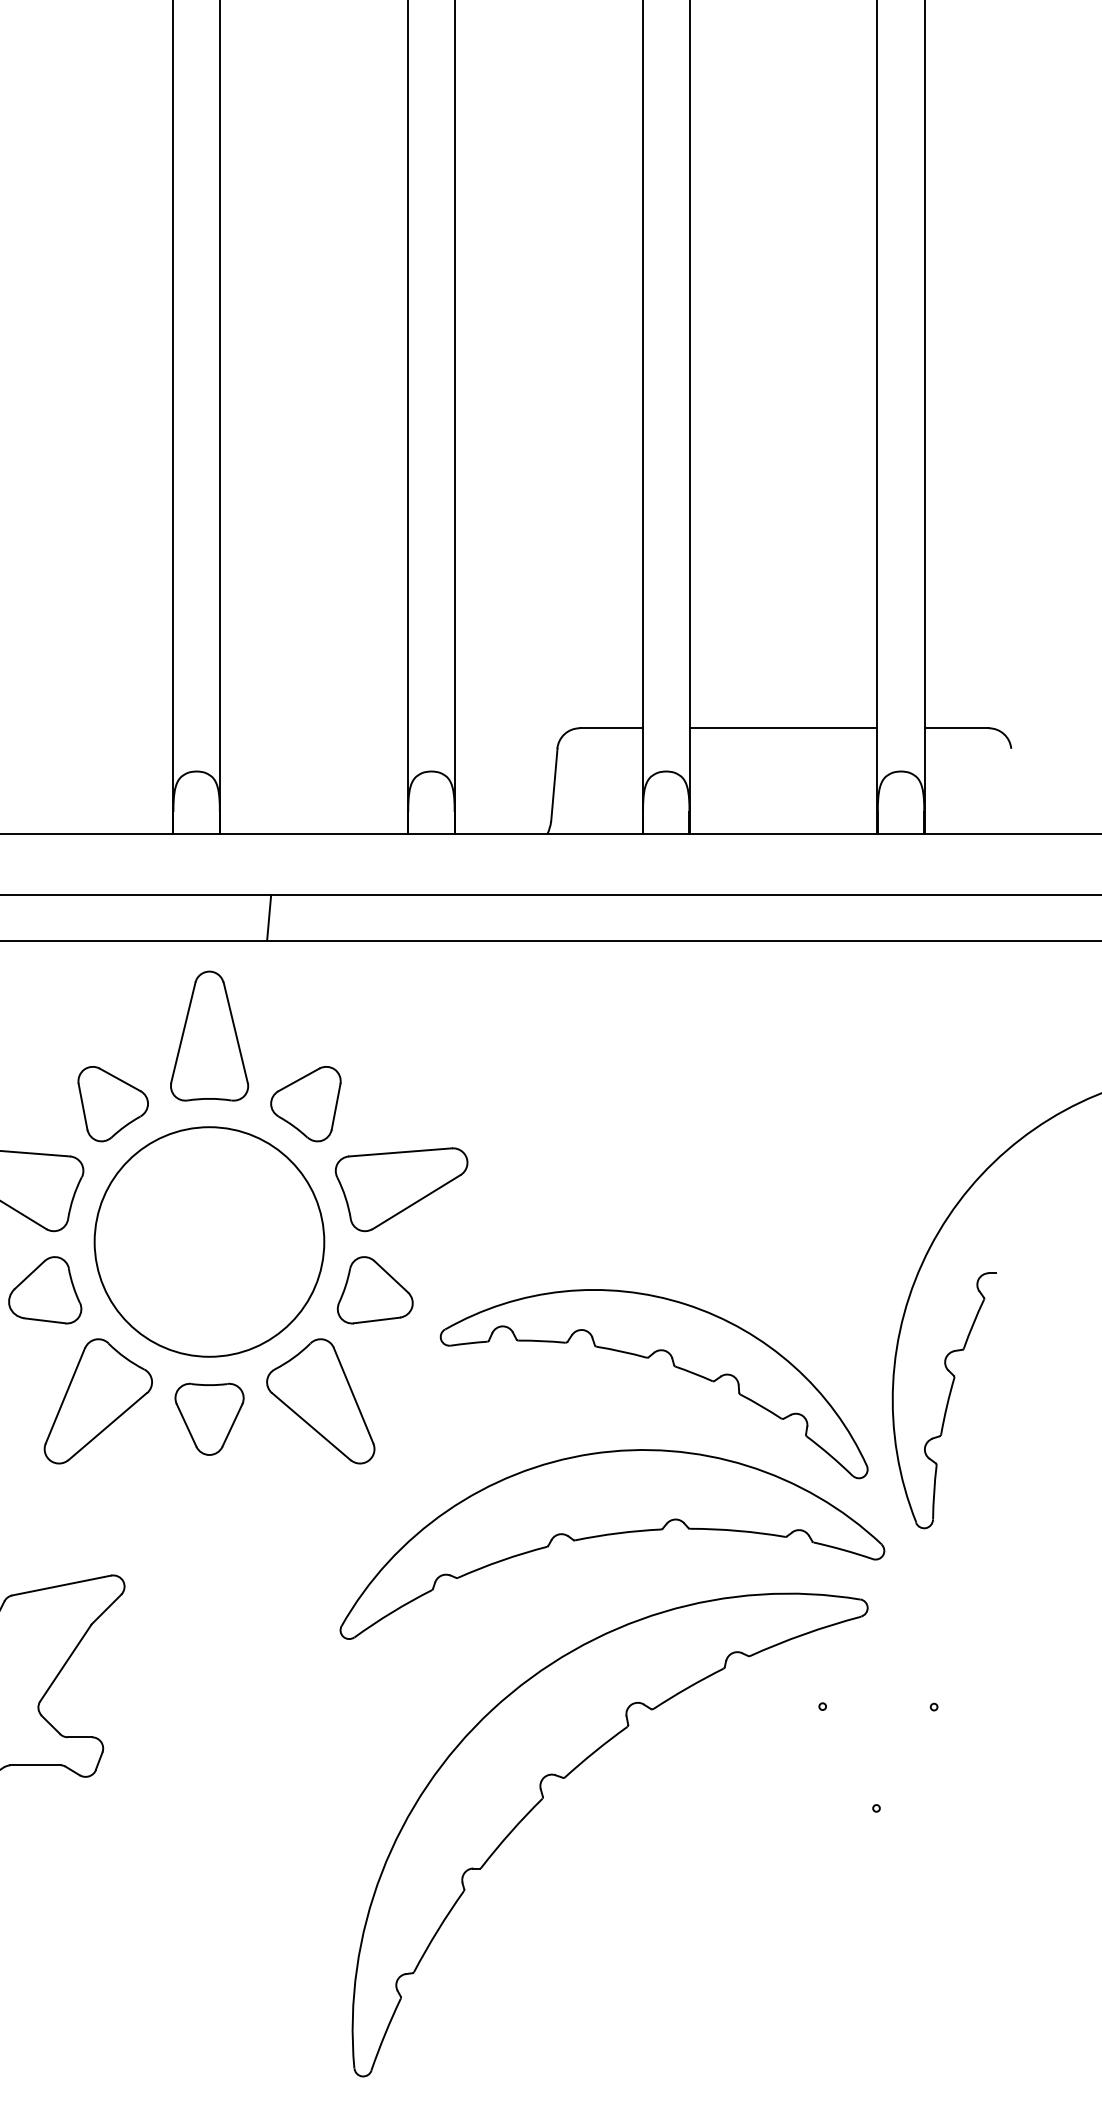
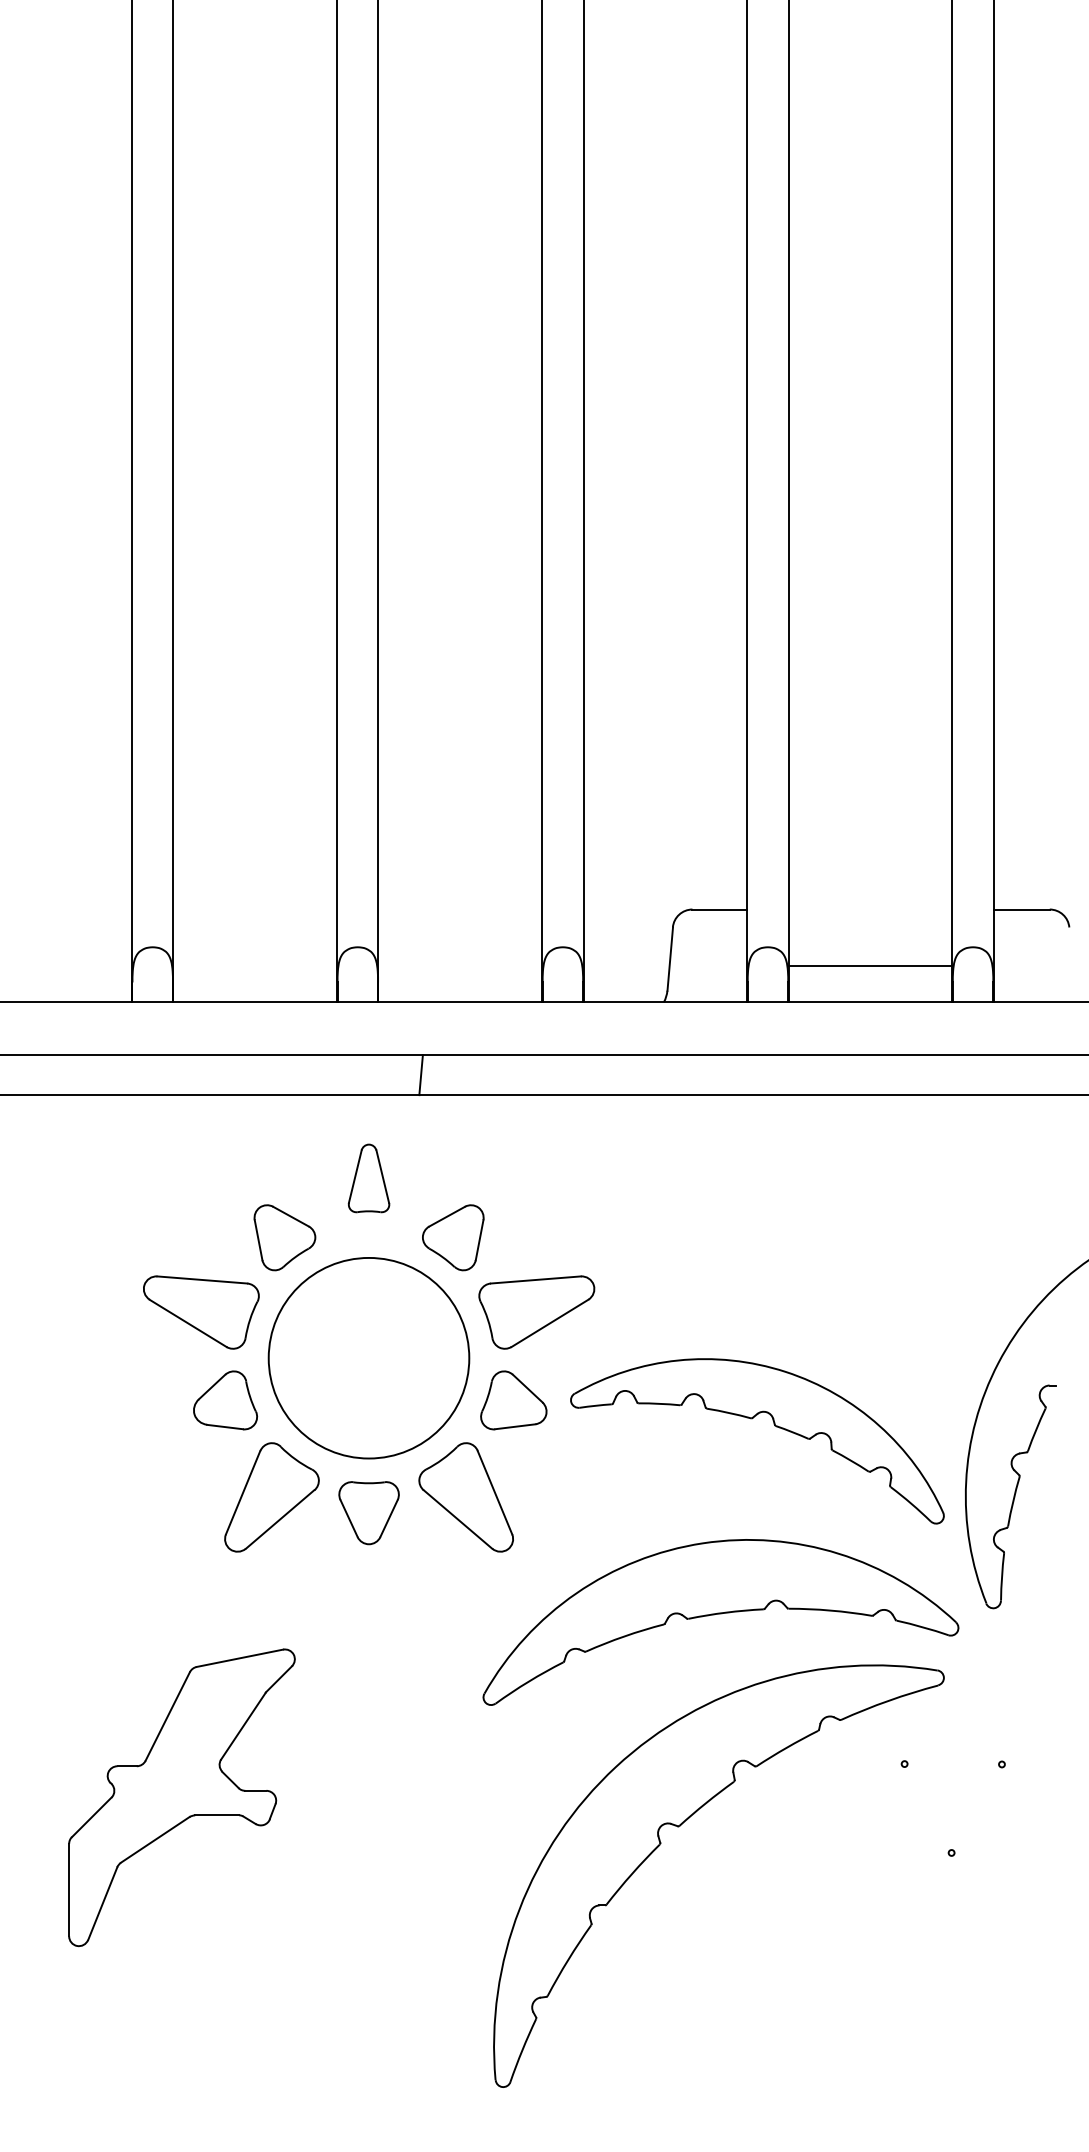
line: (783, 728) -> (870, 965), moved
part: (208, 1036) -> (368, 1178), size x0.6
part: (648, 1359) -> (752, 1419), moved

